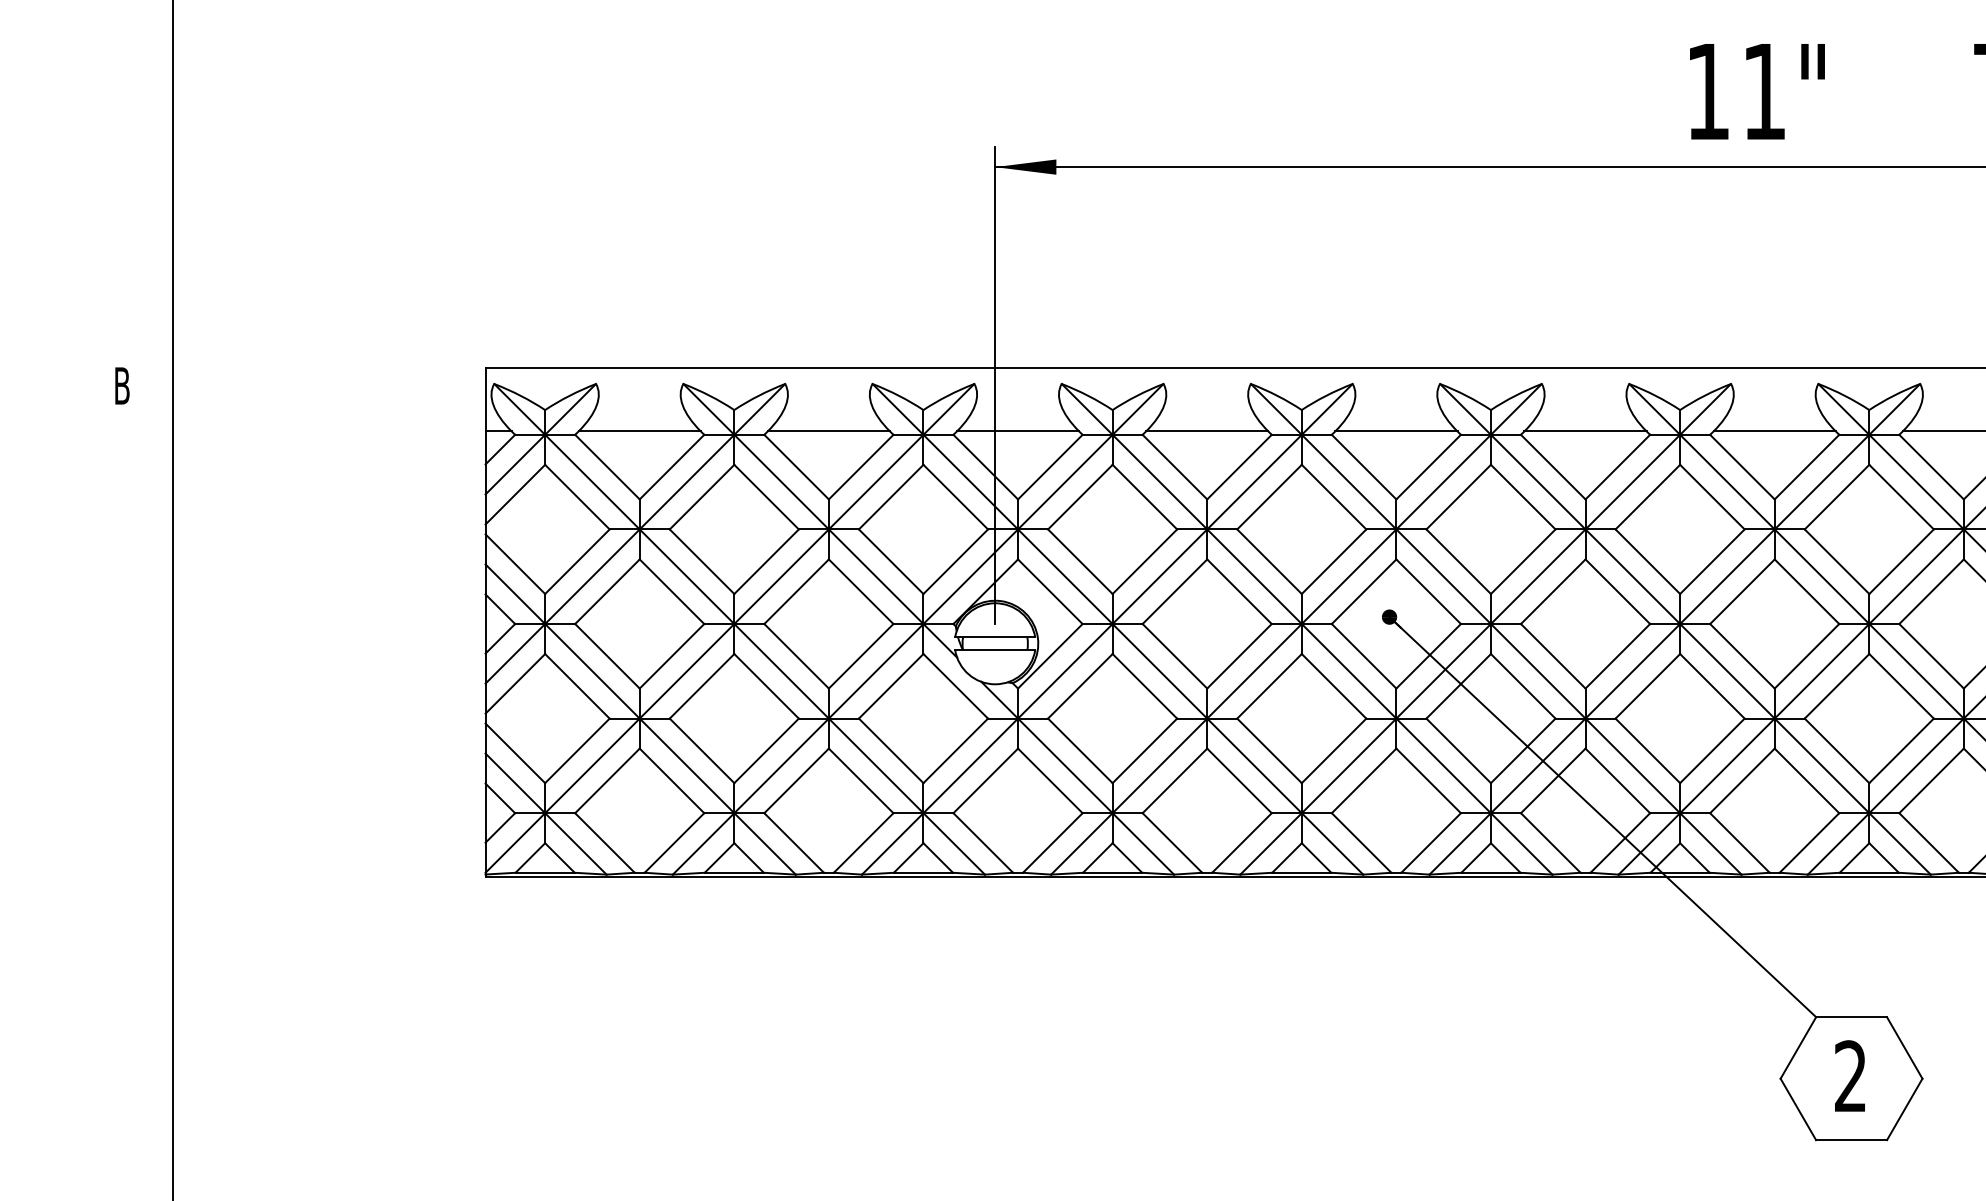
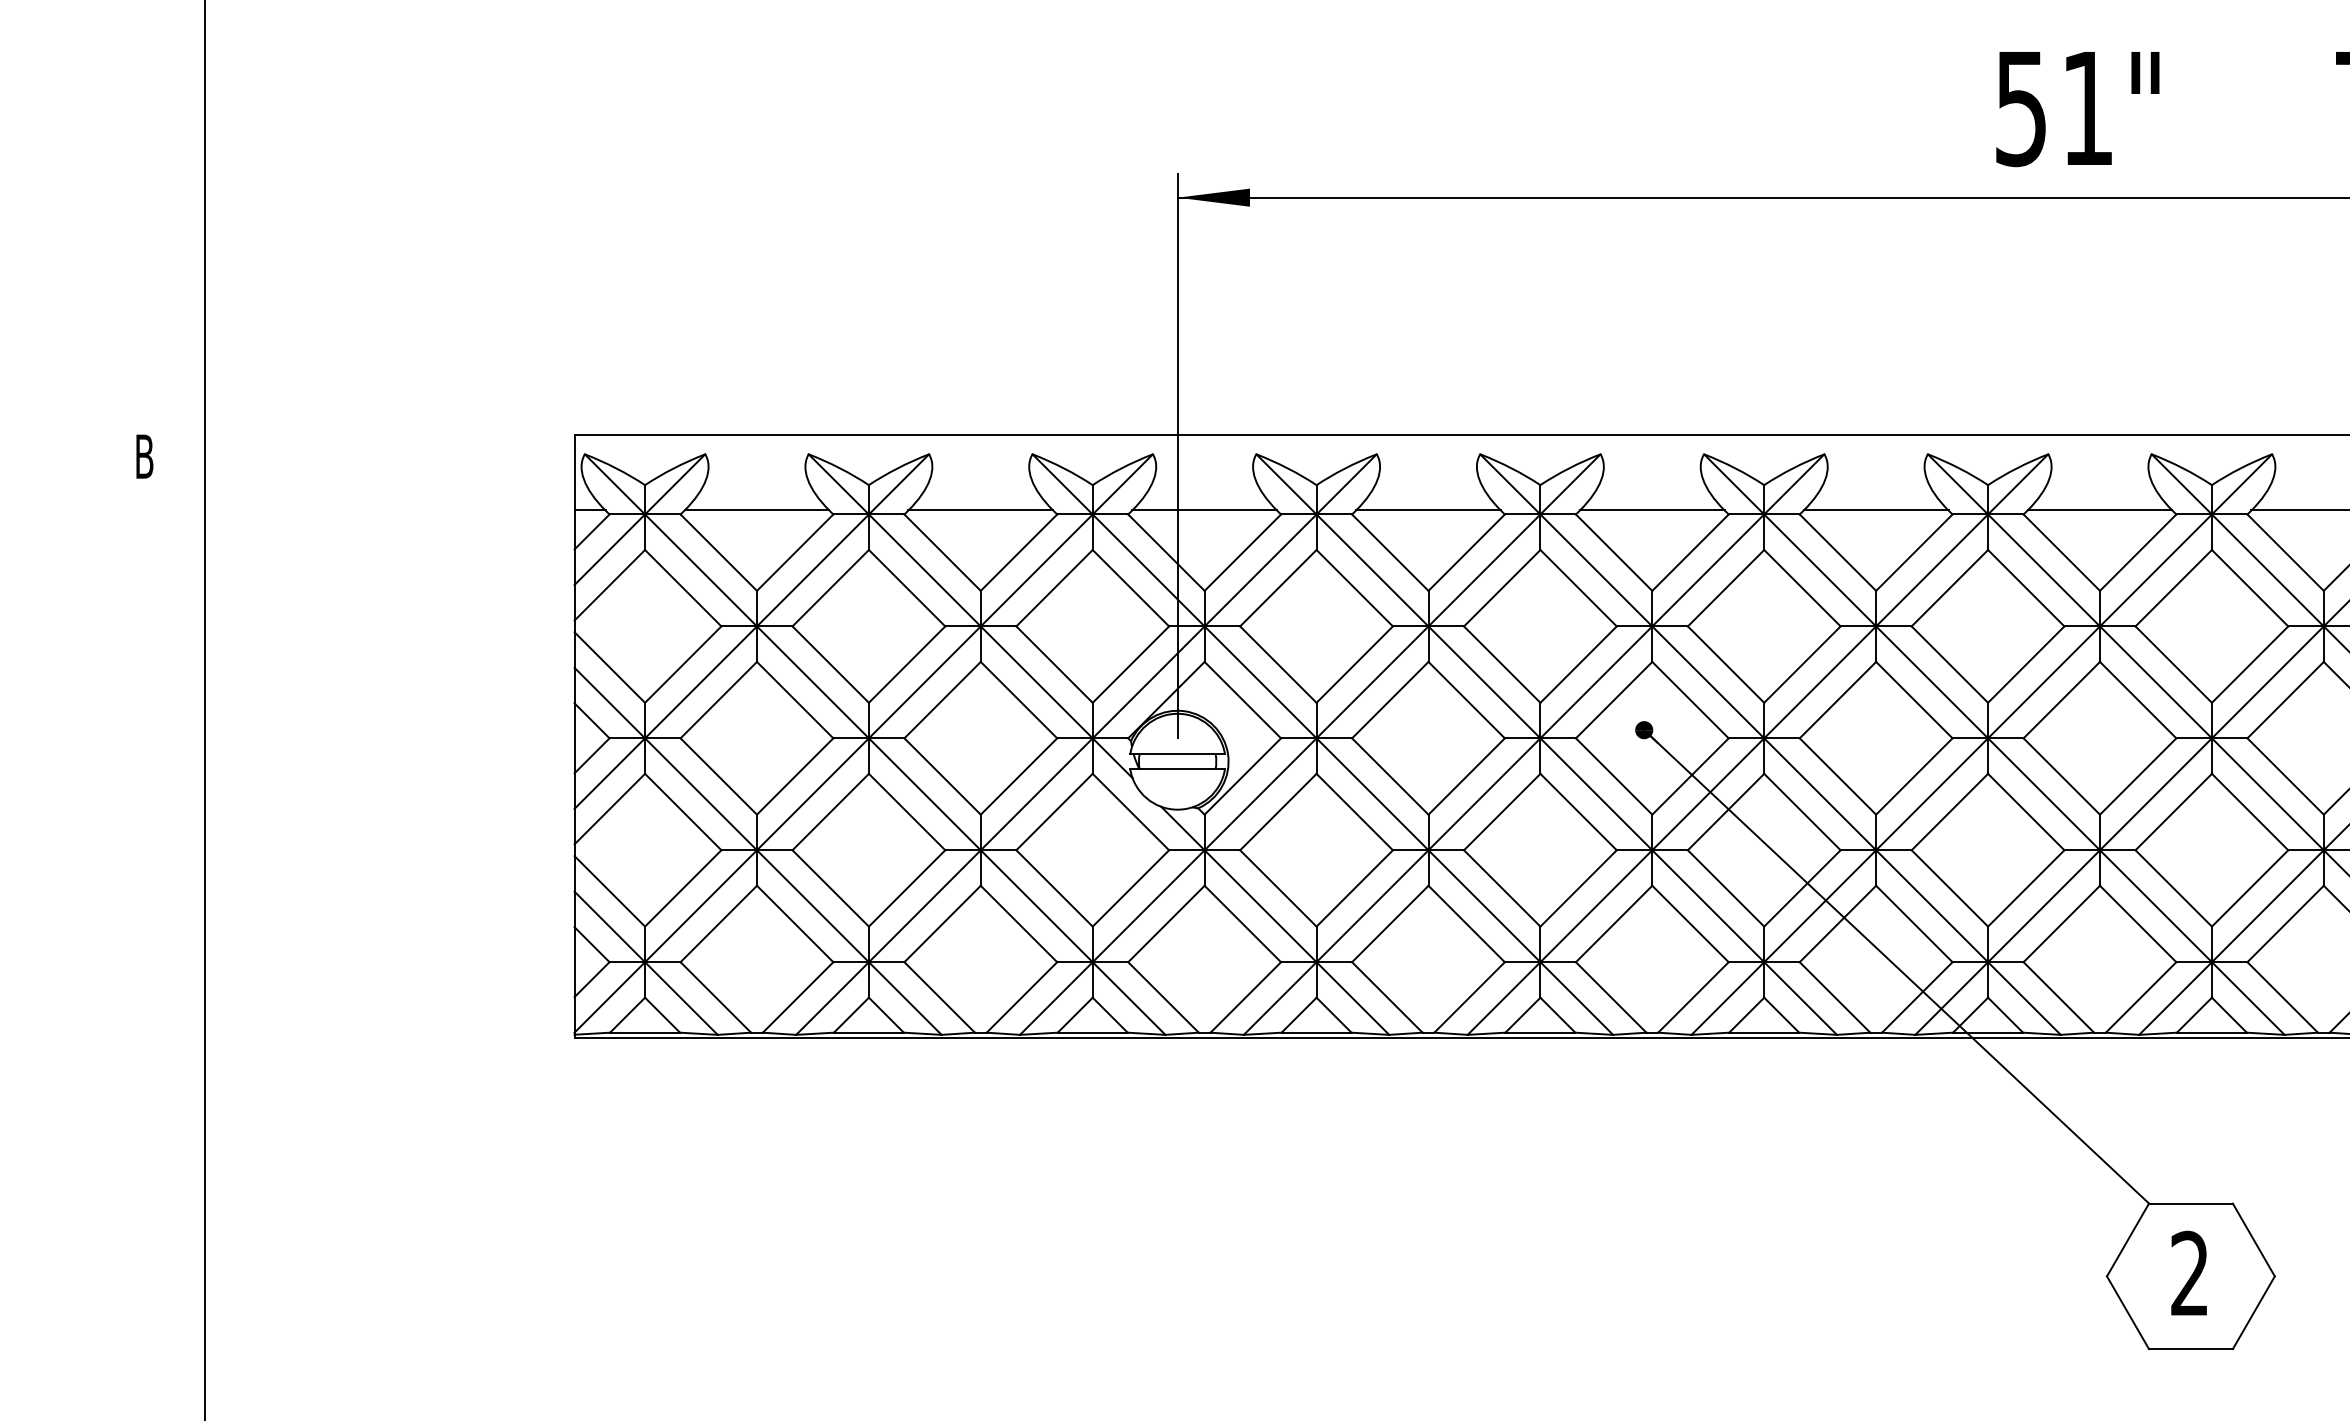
text: (1707, 92) -> (2020, 109), 11" -> 51"

